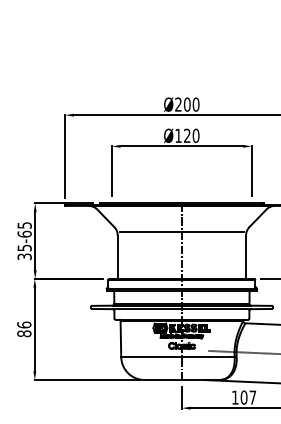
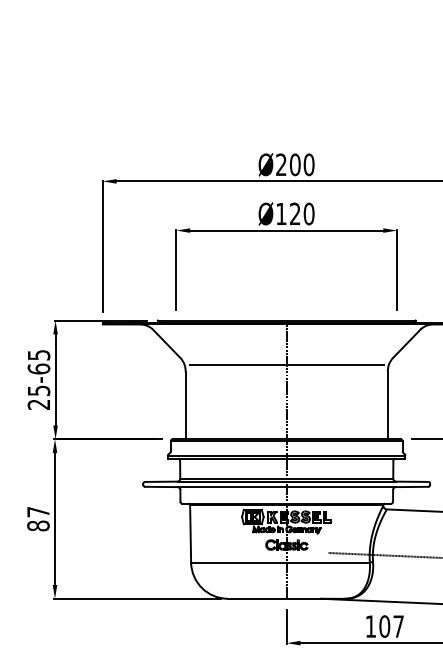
text: (24, 256) -> (38, 404), 35-65 -> 25-65
text: (24, 324) -> (38, 511), 86 -> 87

